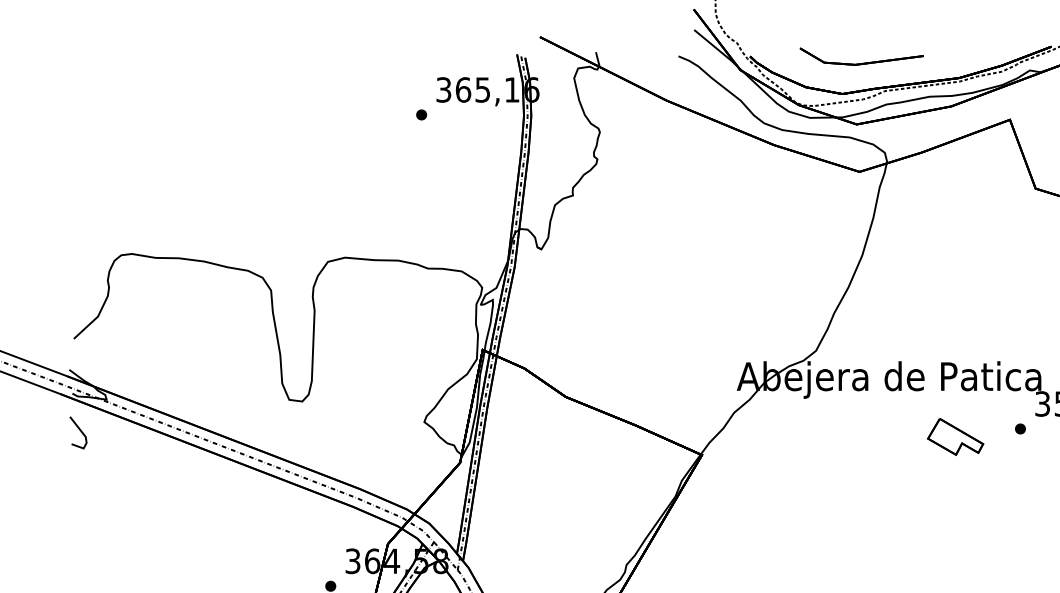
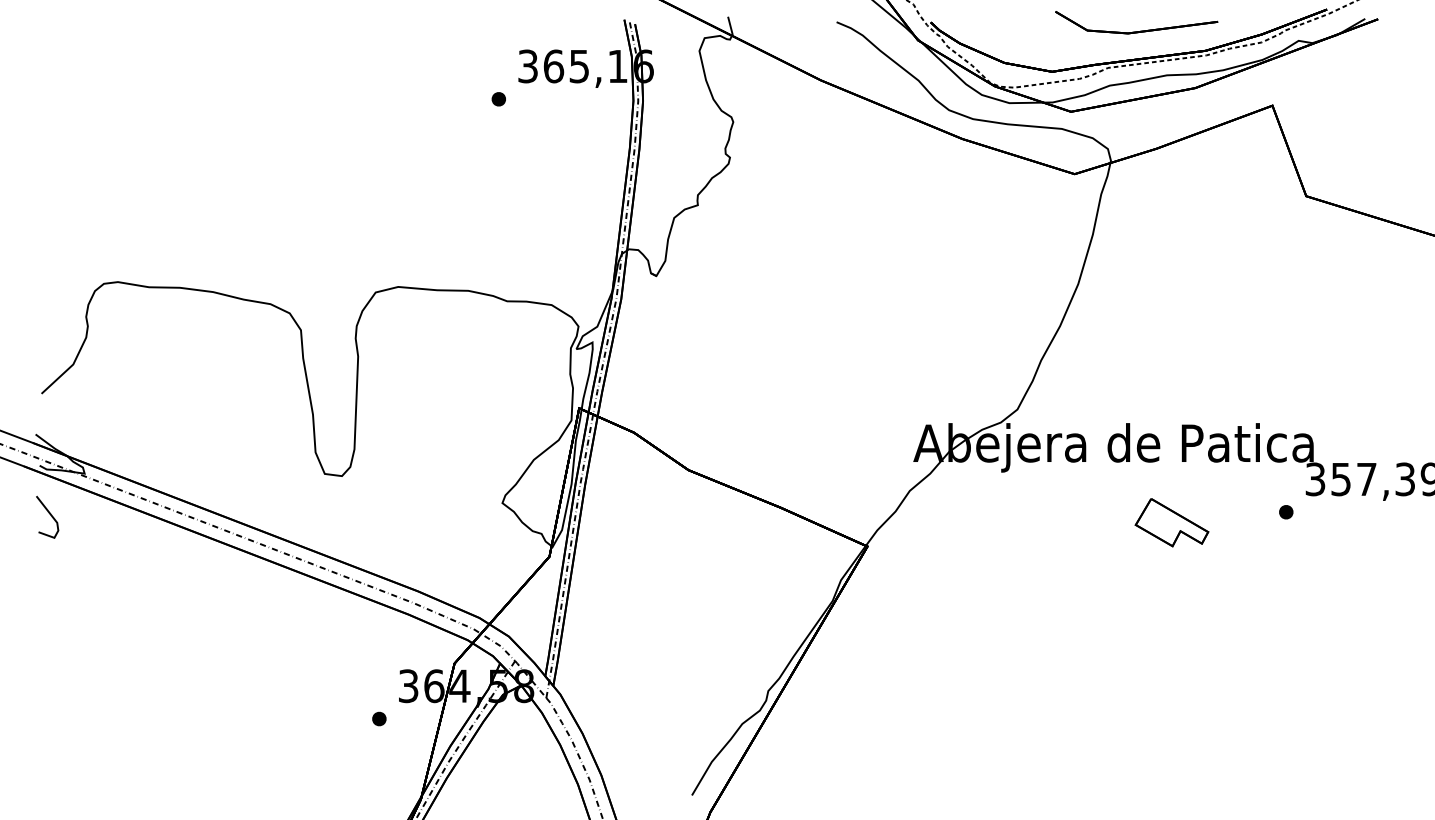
part: (864, 62) -> (1140, 30), moved
part: (955, 436) -> (1171, 522), moved

